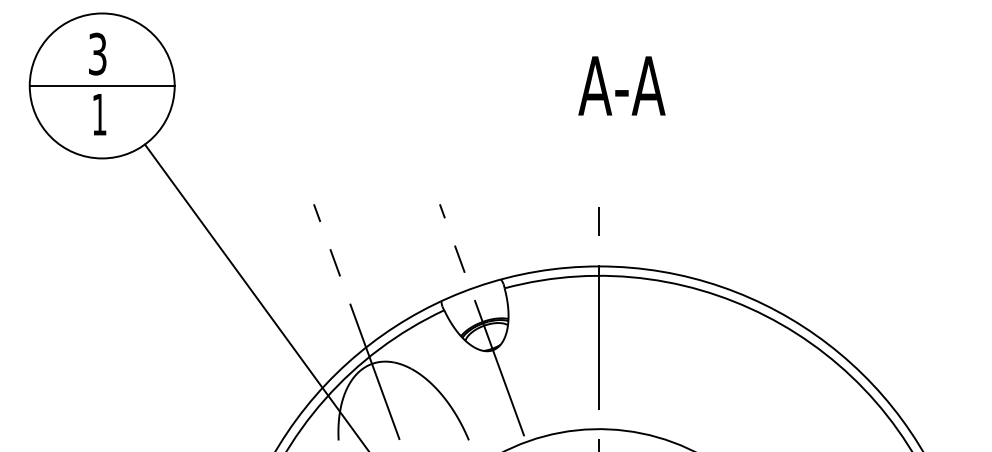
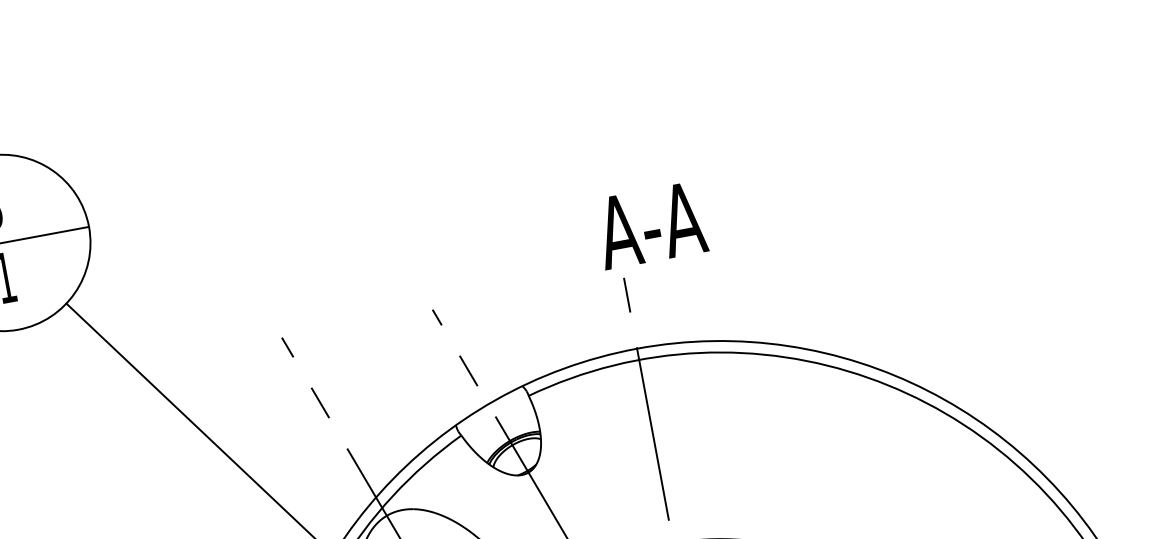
text: (621, 85) -> (650, 225), moved

